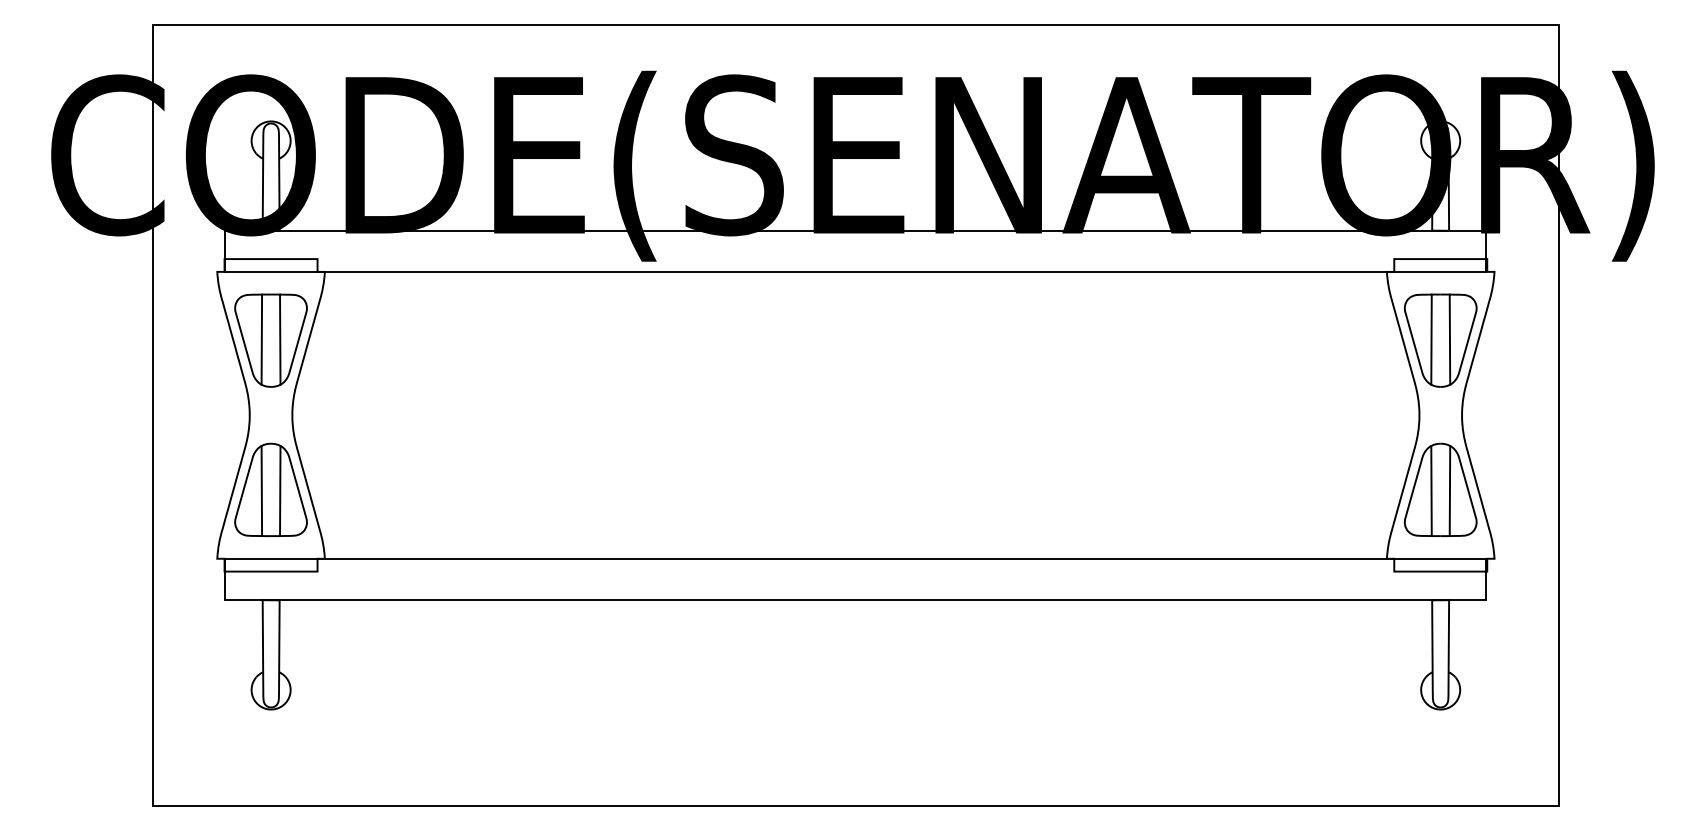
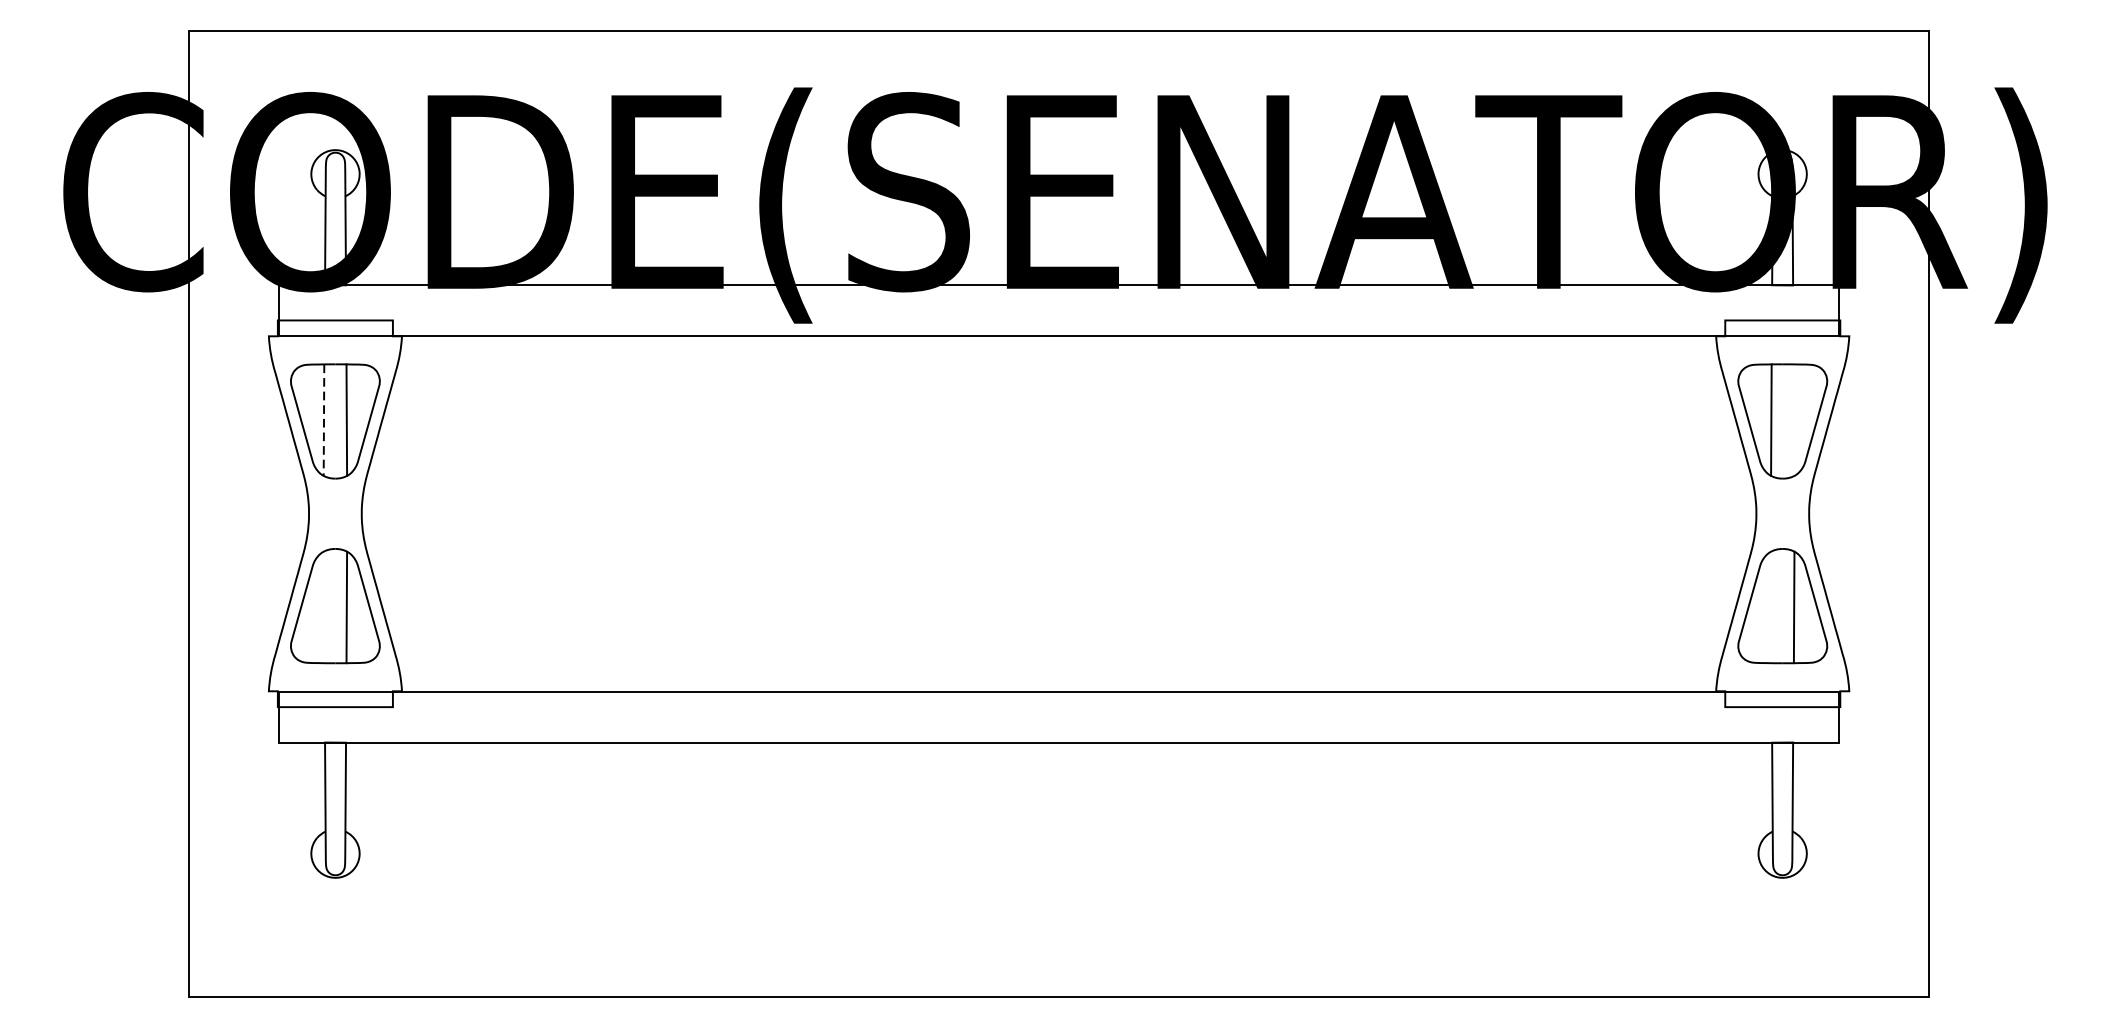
line: (1449, 339) -> (1793, 419), removed
line: (261, 340) -> (323, 421), solid -> dashed
line: (261, 491) -> (323, 608), removed
line: (1431, 491) -> (1771, 608), removed

